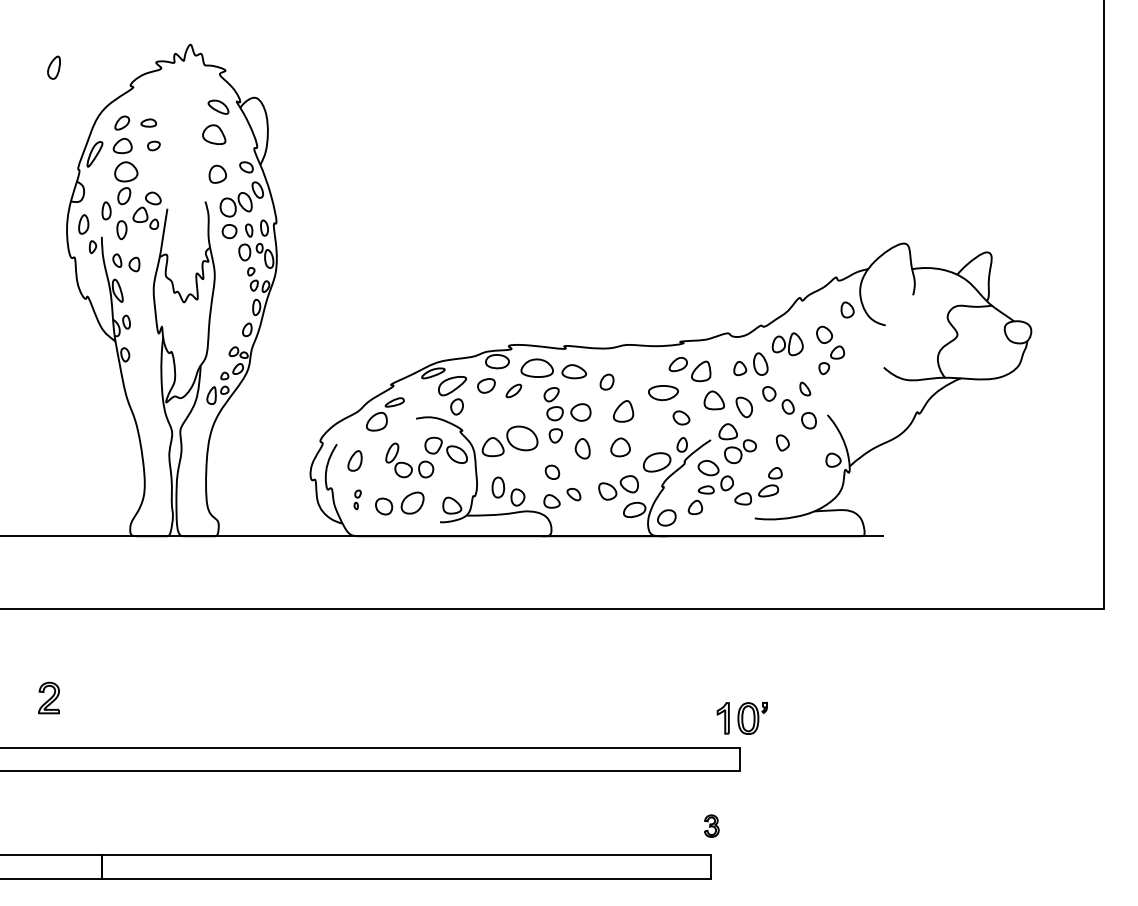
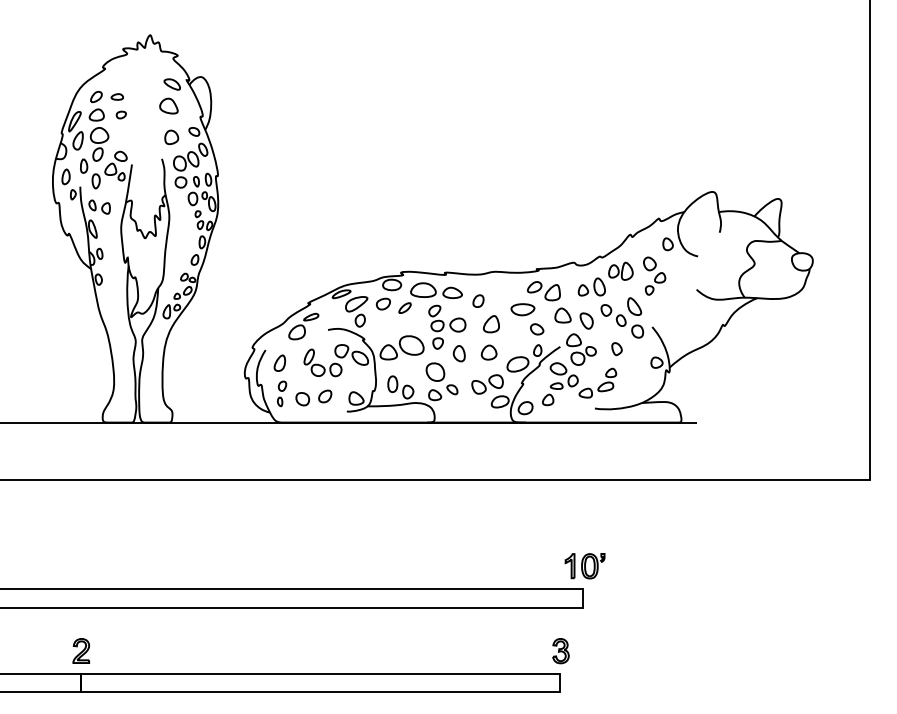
part: (53, 67) -> (77, 140), moved
part: (805, 388) -> (634, 306), size x1.67
part: (552, 472) -> (435, 372), size x1.67
part: (357, 499) -> (281, 393), size x1.67
part: (412, 502) -> (325, 396), size x0.71
part: (48, 697) -> (80, 650), moved
part: (711, 825) -> (560, 650), size x1.43

